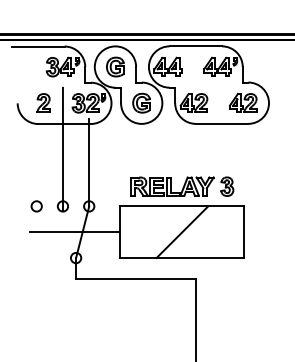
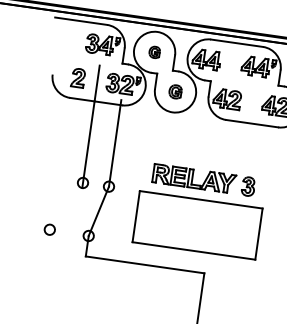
part: (115, 66) -> (154, 51), size x0.6
part: (141, 102) -> (175, 91), size x0.7
part: (36, 206) -> (49, 229), moved
line: (75, 232) -> (91, 210), removed
line: (182, 232) -> (197, 225), removed

